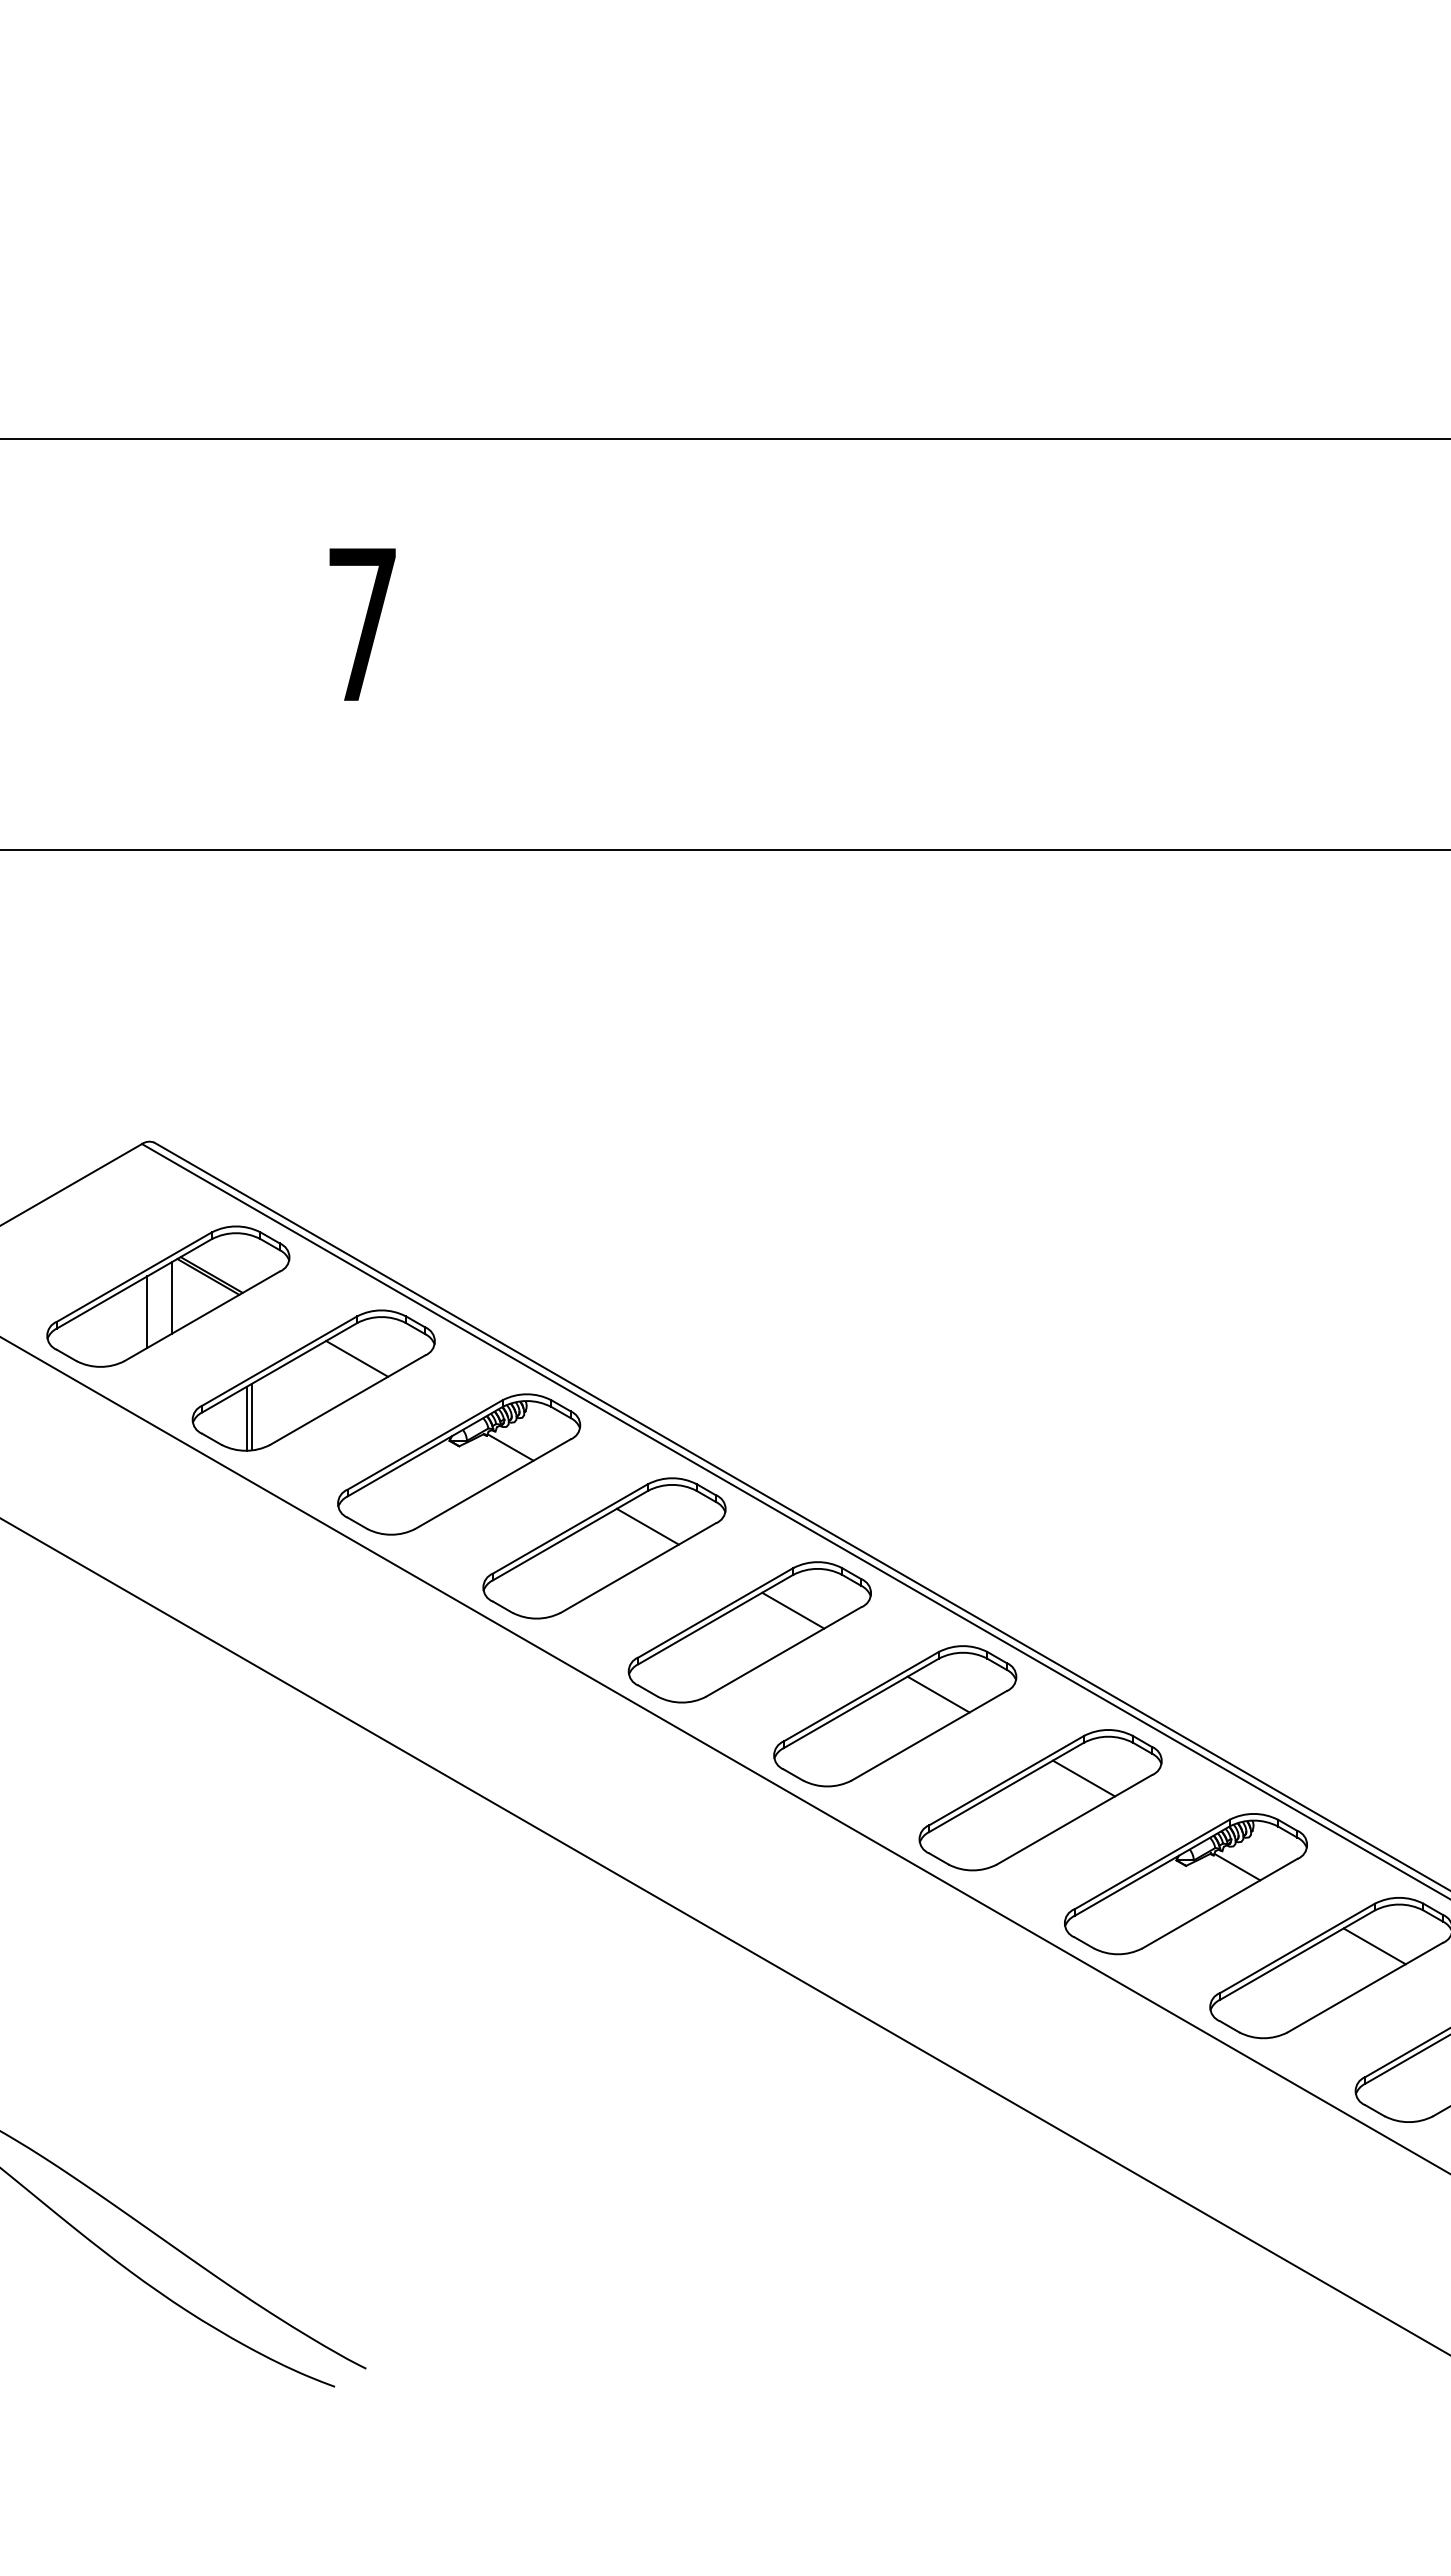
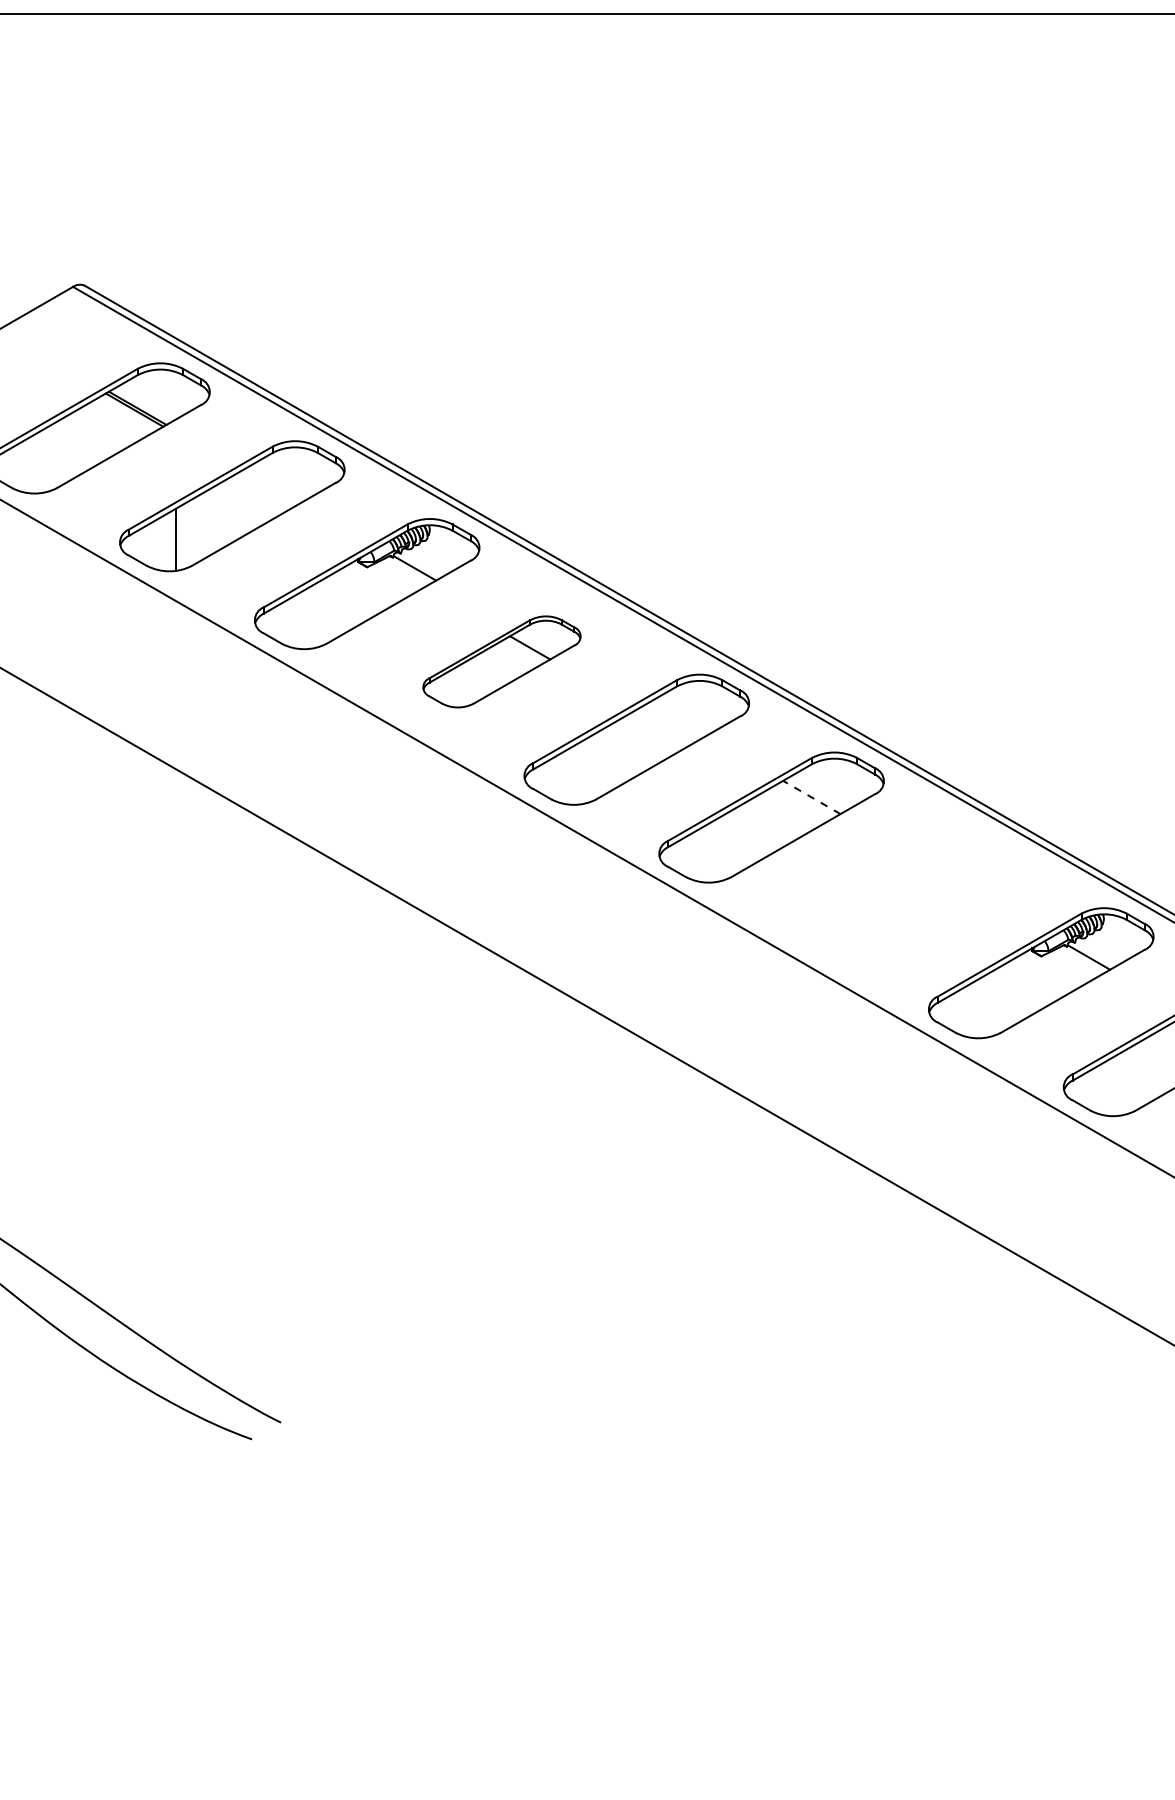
line: (171, 1298) -> (100, 430), removed
line: (147, 1312) -> (78, 443), removed
line: (357, 1358) -> (272, 485), removed
line: (246, 1418) -> (169, 541), removed
part: (604, 1548) -> (501, 661), size x0.7
line: (793, 1610) -> (677, 719), removed
line: (938, 1694) -> (811, 797), solid -> dashed
part: (1040, 1800) -> (906, 895), removed

